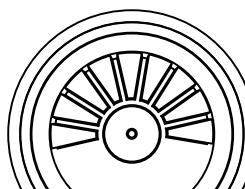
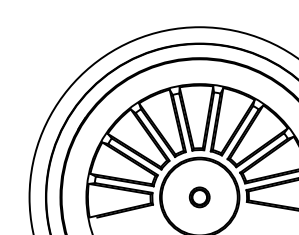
part: (131, 133) -> (199, 196), size x1.43

